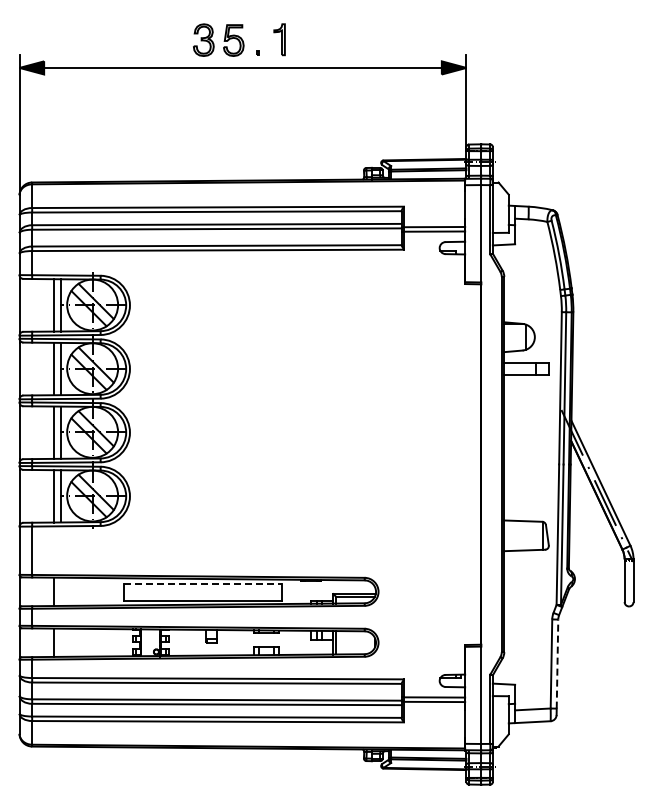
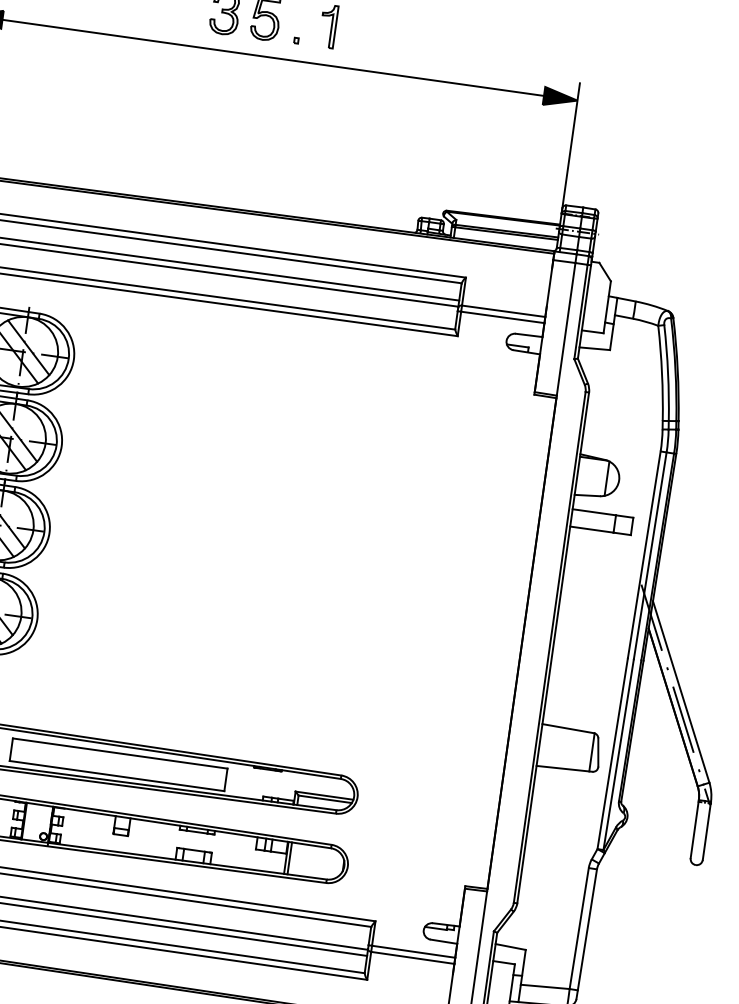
line: (203, 584) -> (120, 753), dashed -> solid
line: (557, 664) -> (587, 930), dashed -> solid

